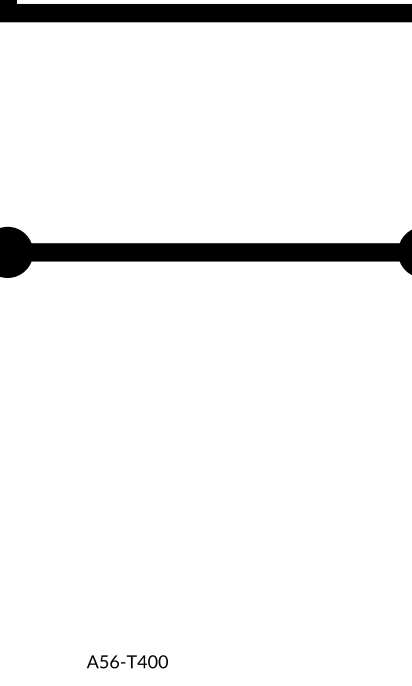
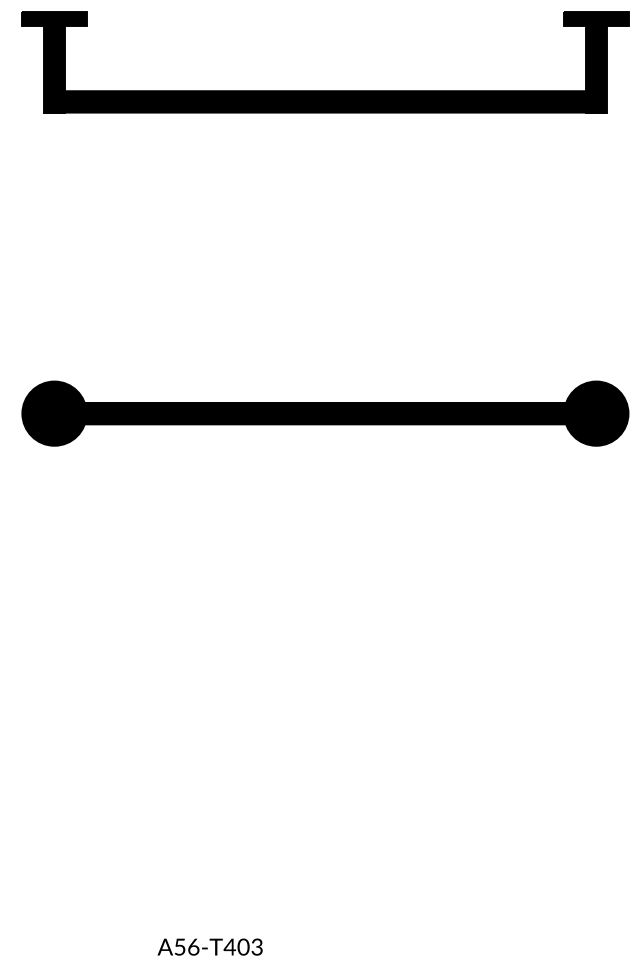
text: (163, 662) -> (257, 947), A56-T400 -> A56-T403

